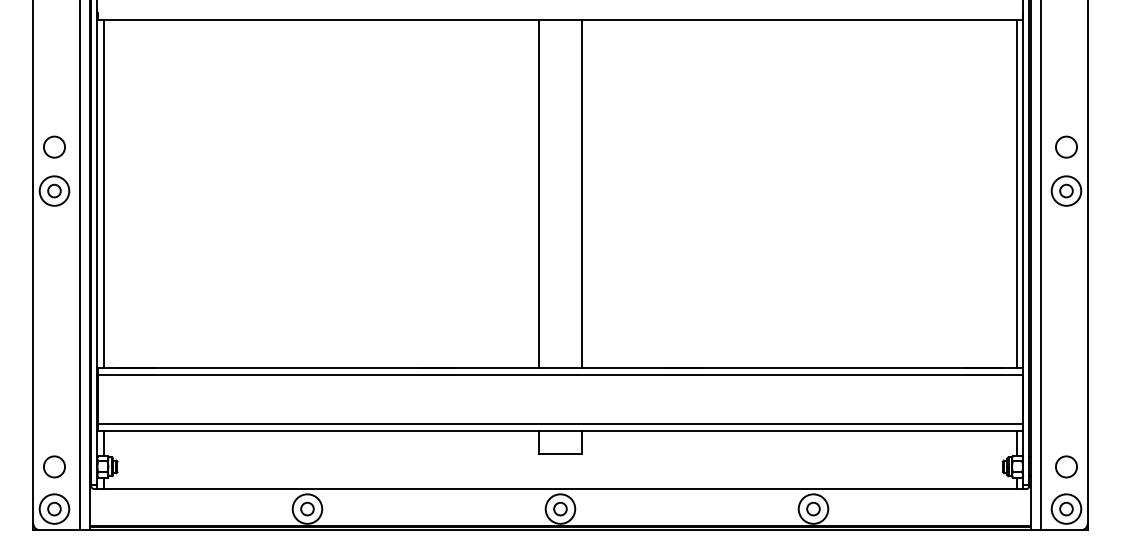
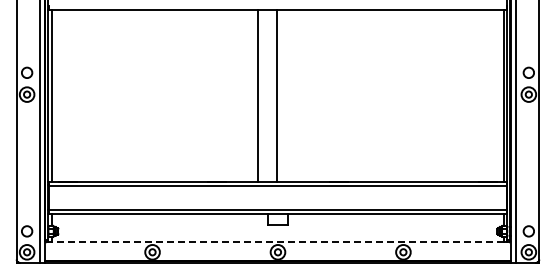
line: (539, 192) -> (257, 95), moved
line: (581, 192) -> (277, 95), moved
line: (559, 489) -> (277, 242), solid -> dashed

